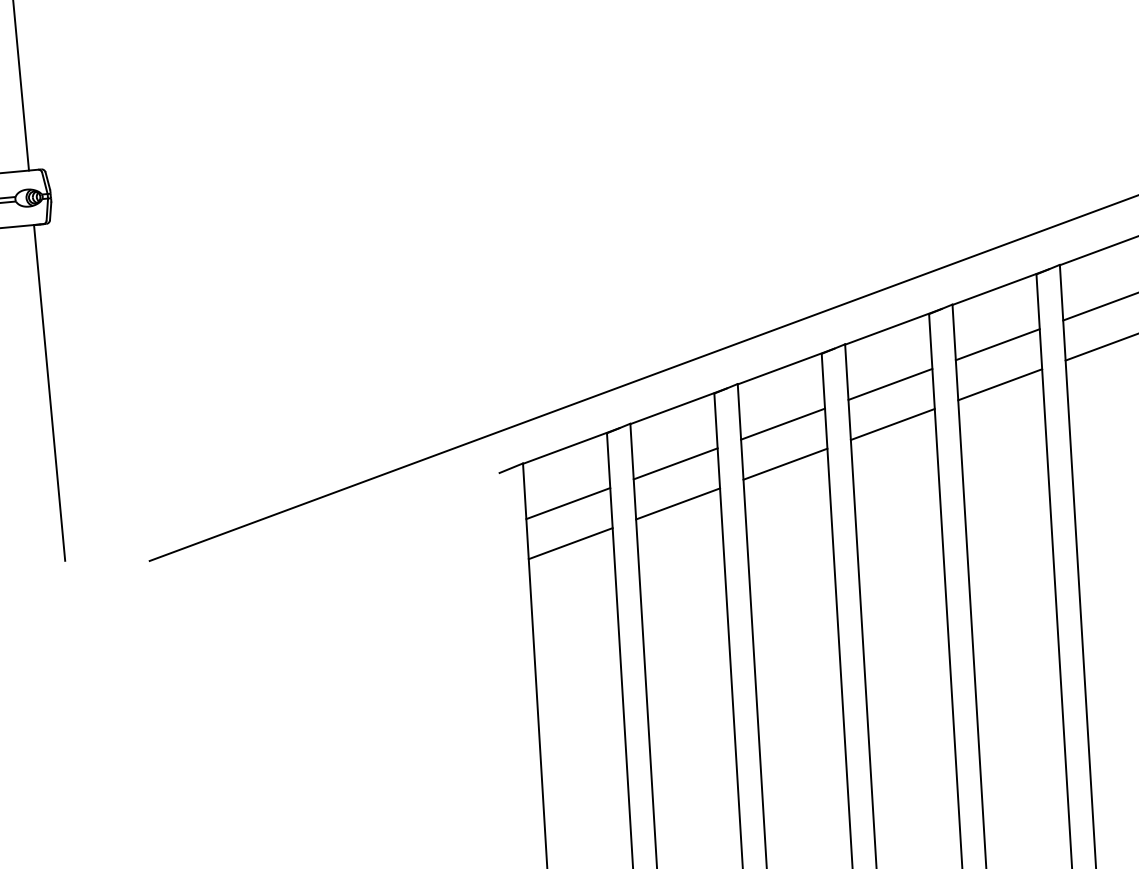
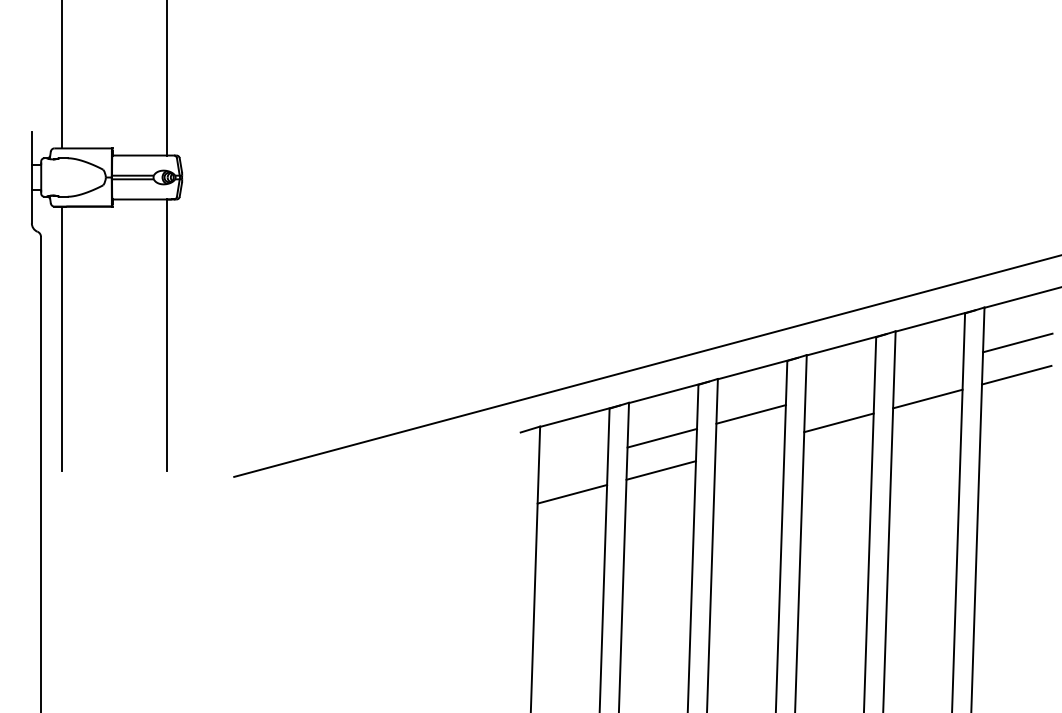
line: (997, 344) -> (928, 366), removed
line: (889, 384) -> (839, 390), removed
line: (784, 464) -> (749, 446), removed
line: (568, 502) -> (573, 461), removed

